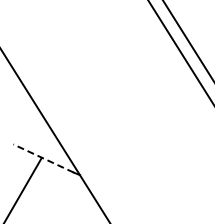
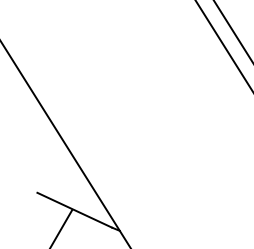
line: (43, 158) -> (74, 210), dashed -> solid

